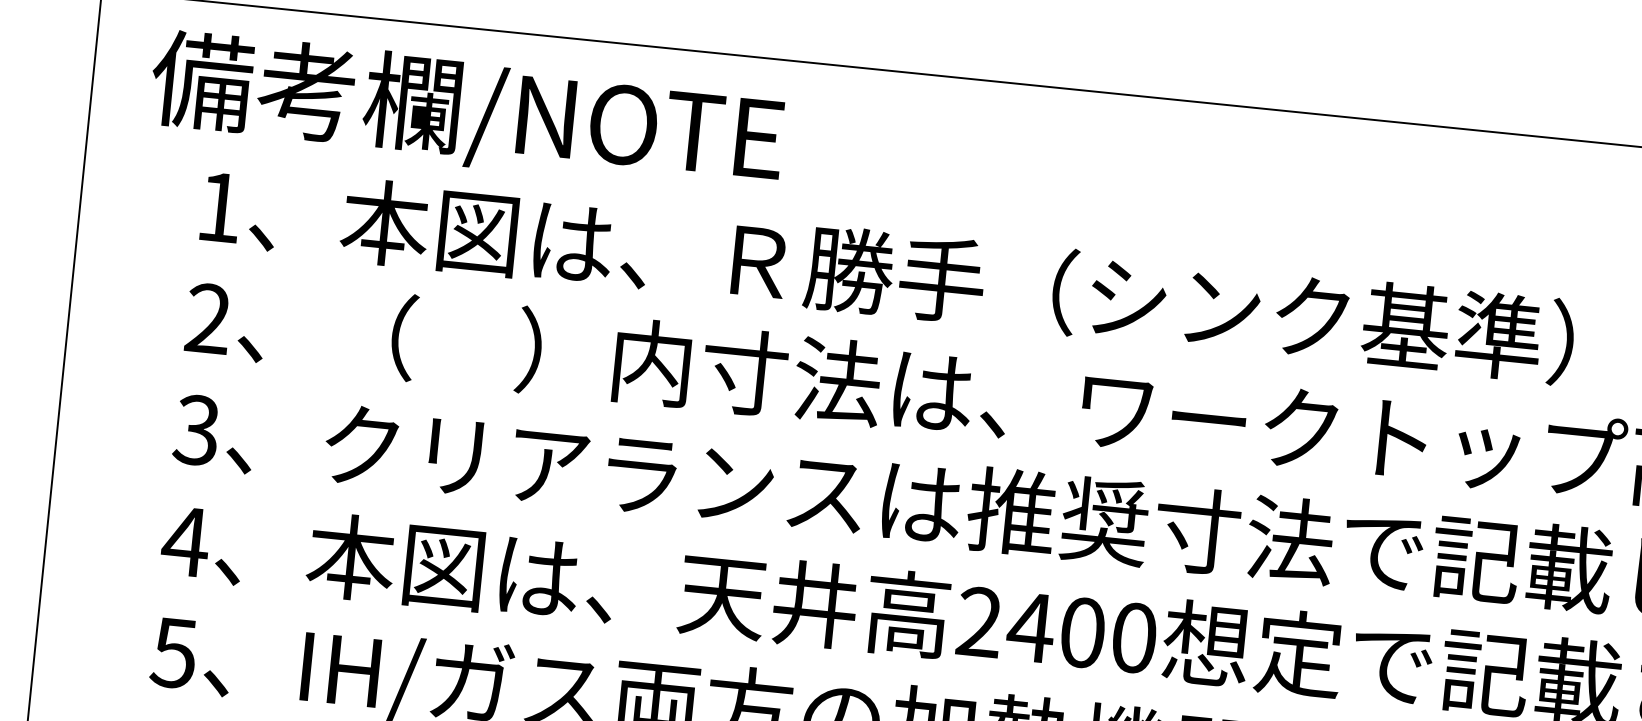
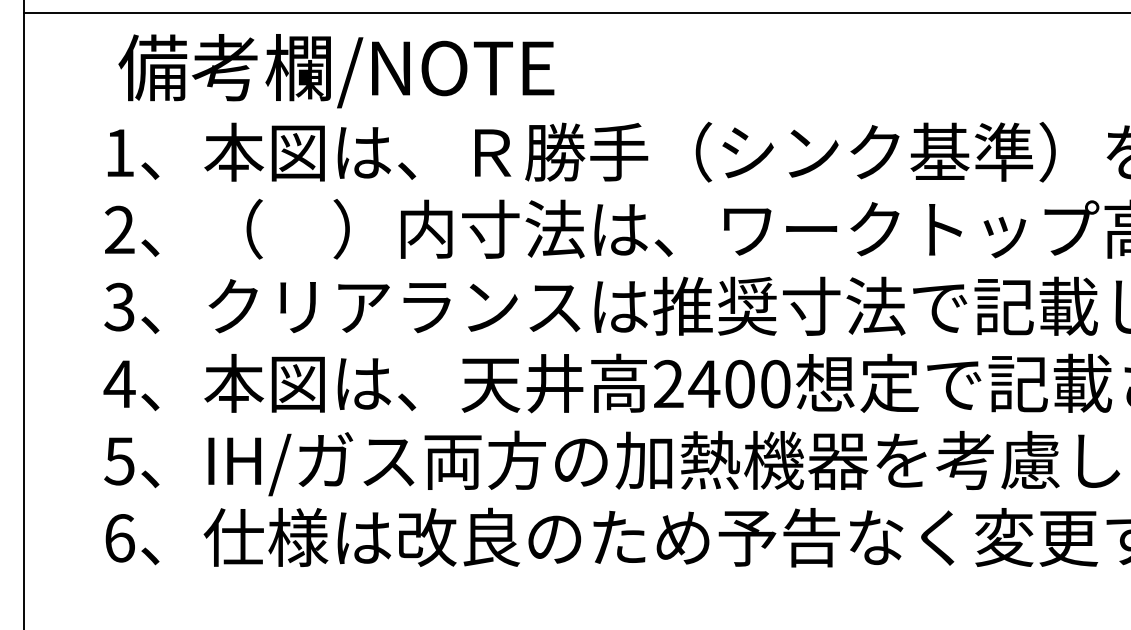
text: (467, 113) -> (336, 71), moved

